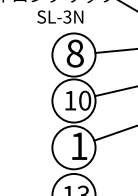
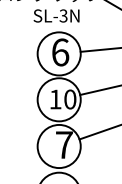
text: (60, 16) -> (56, 15), moved
text: (74, 53) -> (59, 52), 8 -> 6
text: (78, 145) -> (63, 144), 1 -> 7

